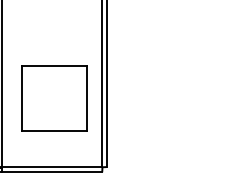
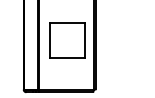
part: (54, 98) -> (67, 40), moved

